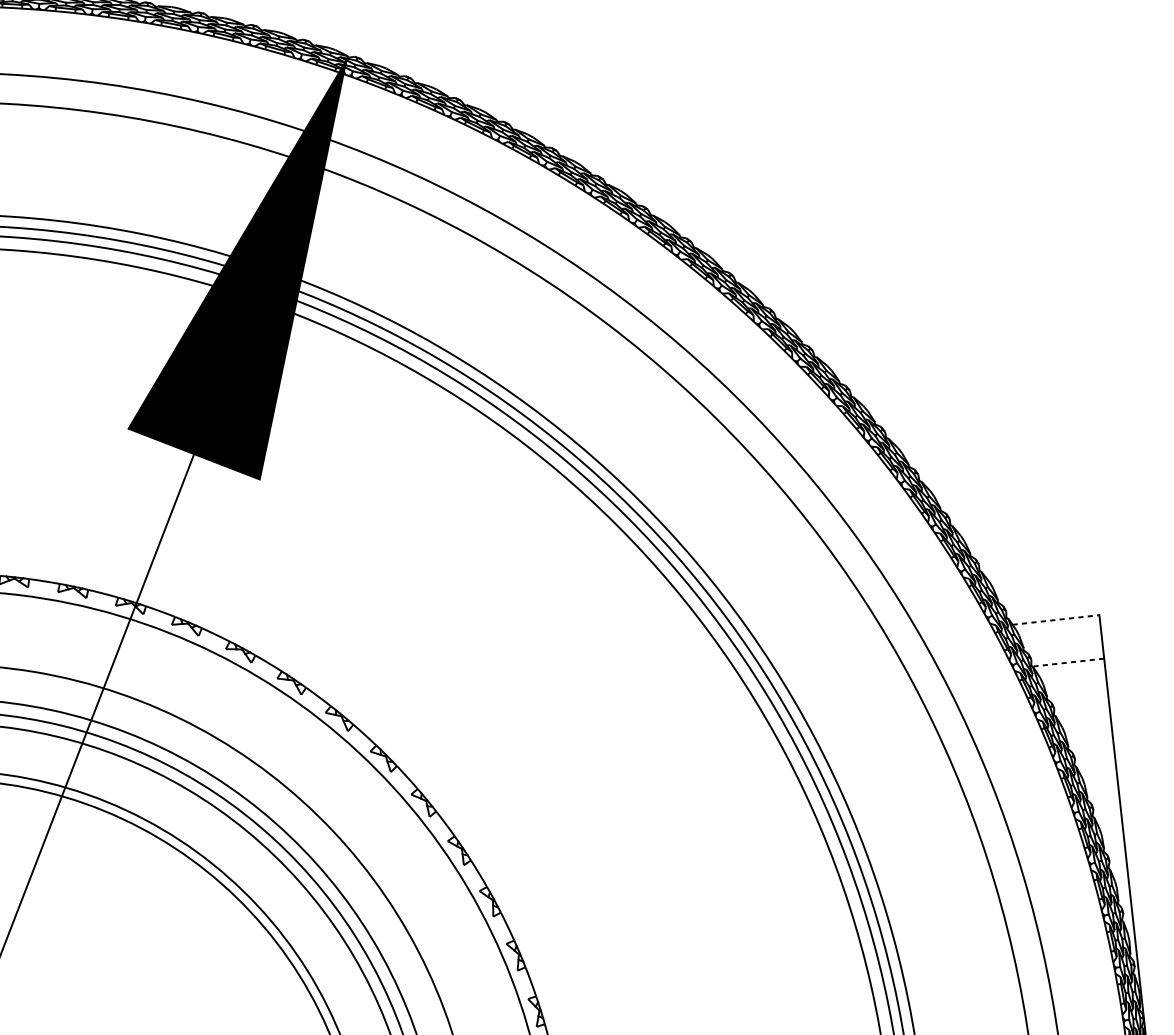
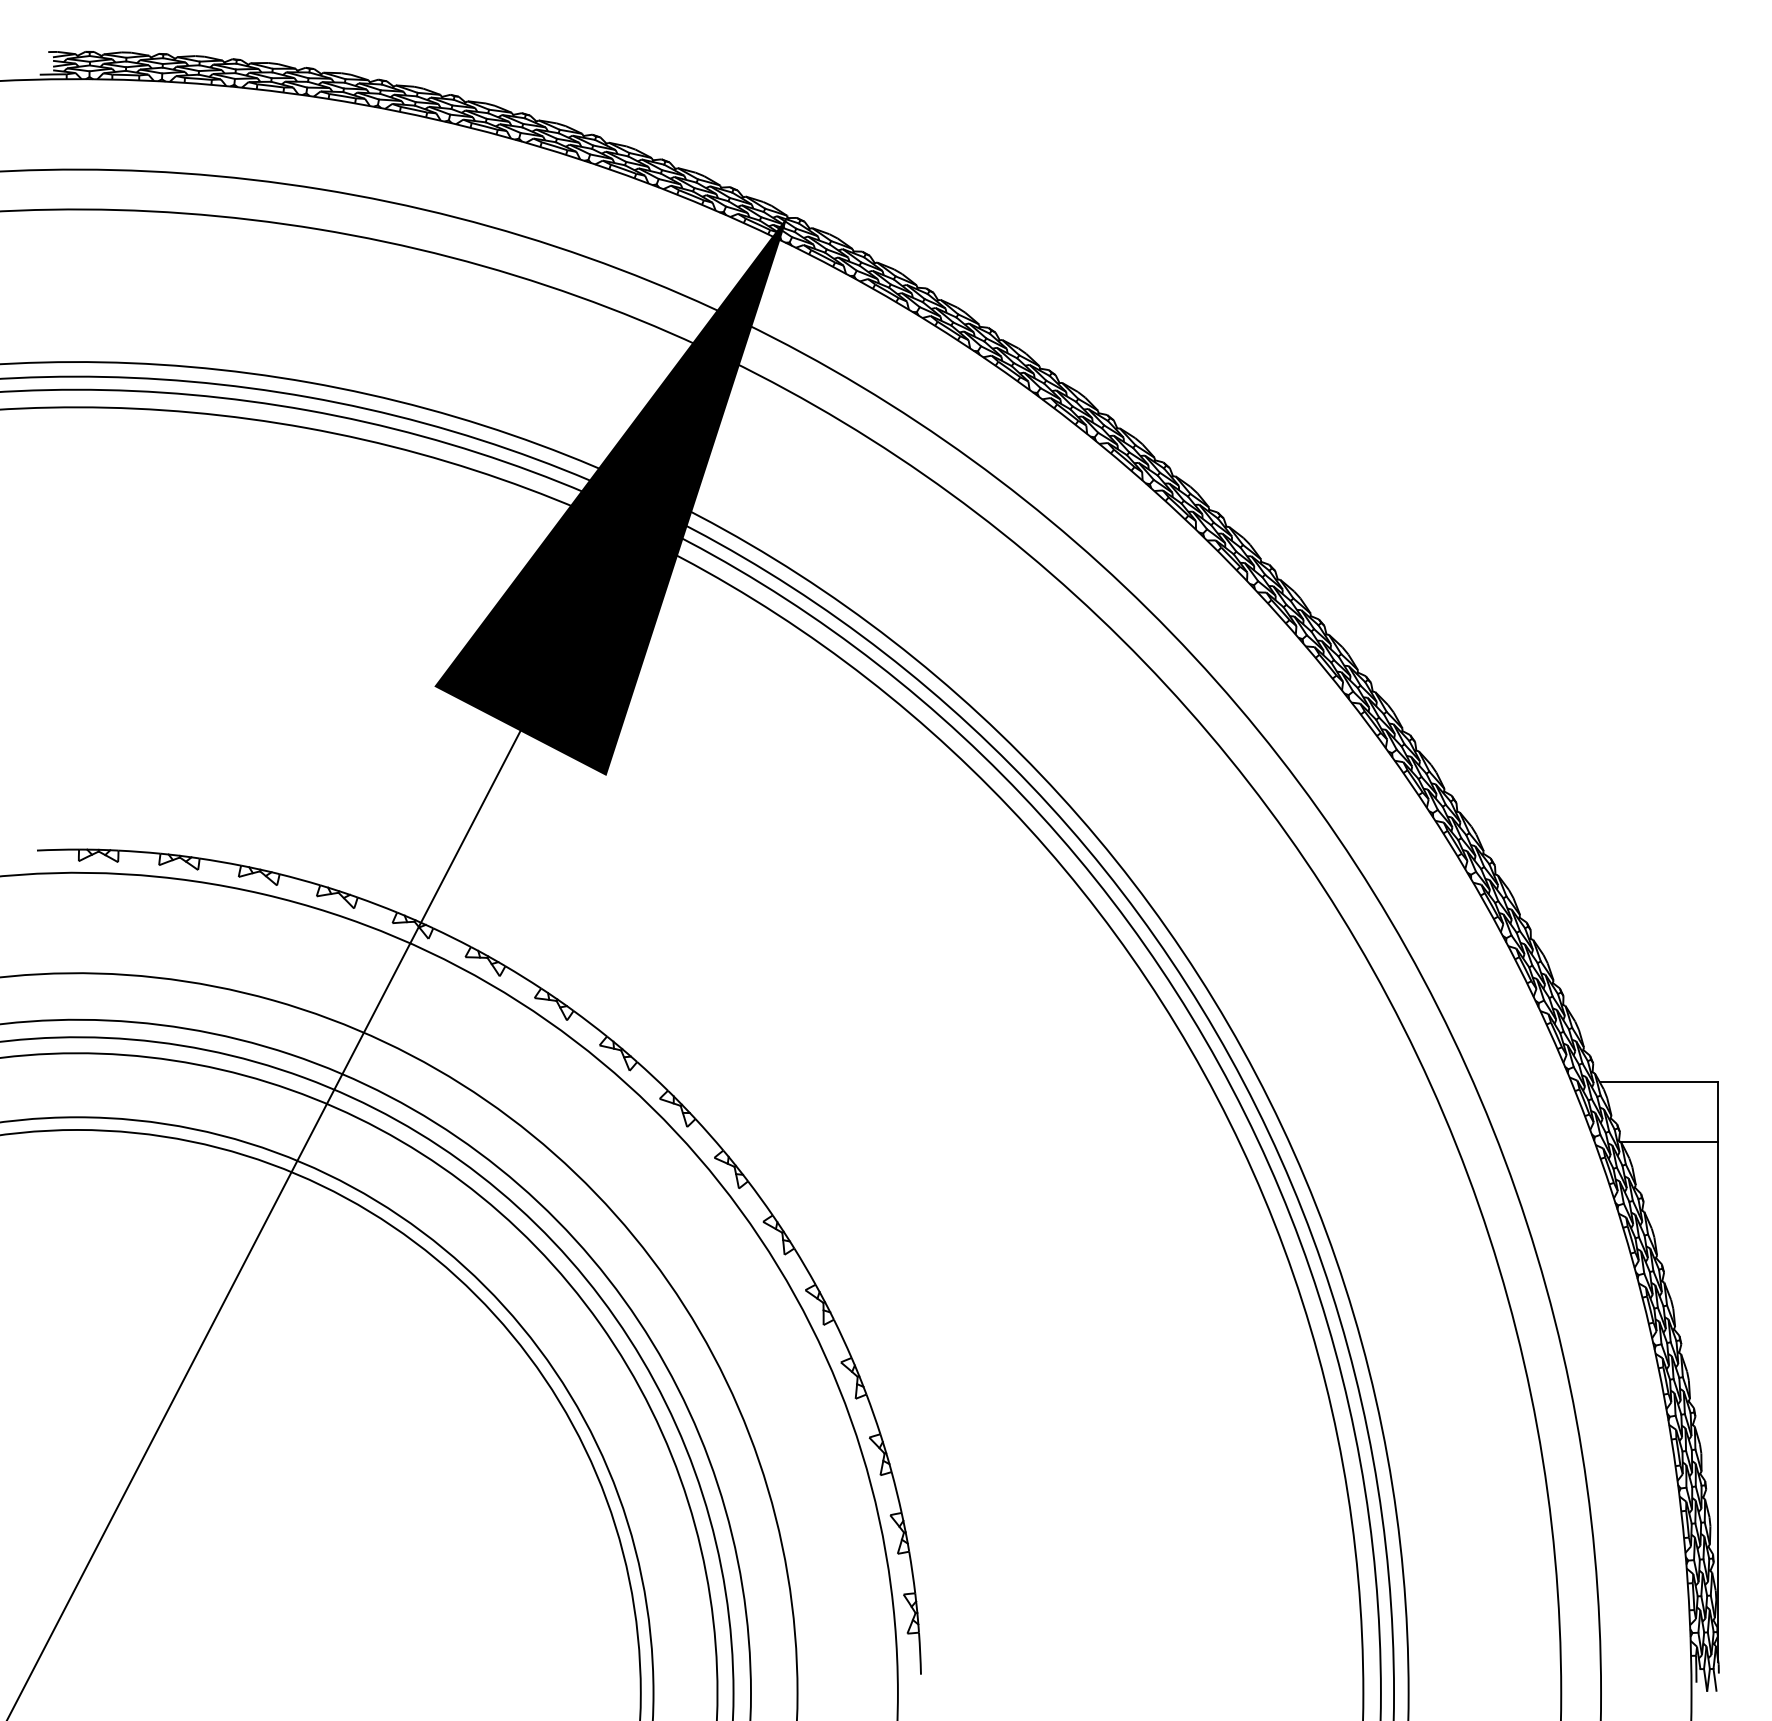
line: (1056, 620) -> (1659, 1082), dashed -> solid
line: (1067, 662) -> (1668, 1141), dashed -> solid

